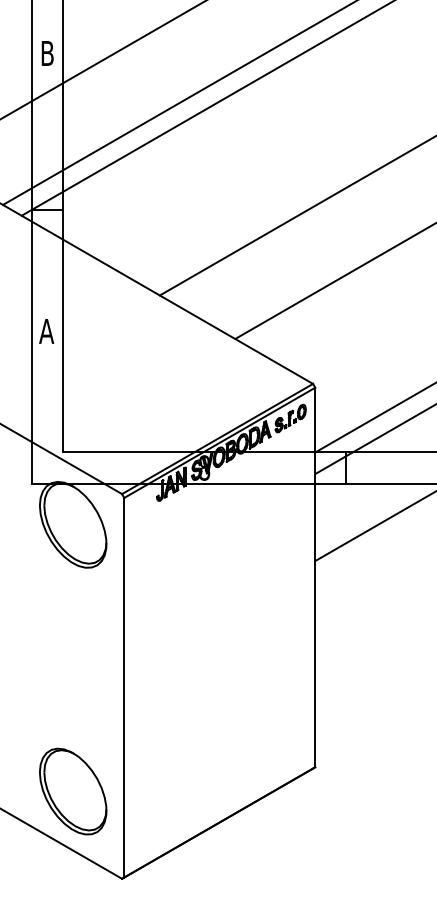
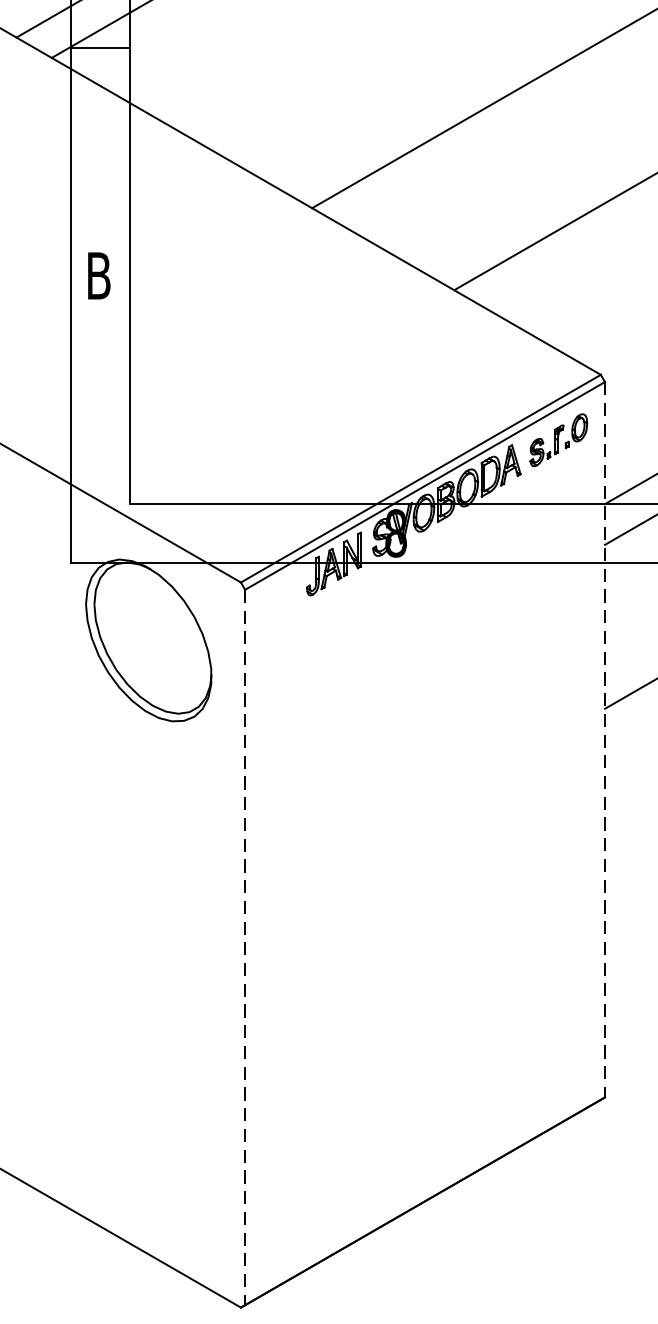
text: (46, 331) -> (98, 276), A -> B
line: (315, 577) -> (605, 739), solid -> dashed
line: (124, 687) -> (245, 947), solid -> dashed
part: (73, 791) -> (149, 1143), removed

